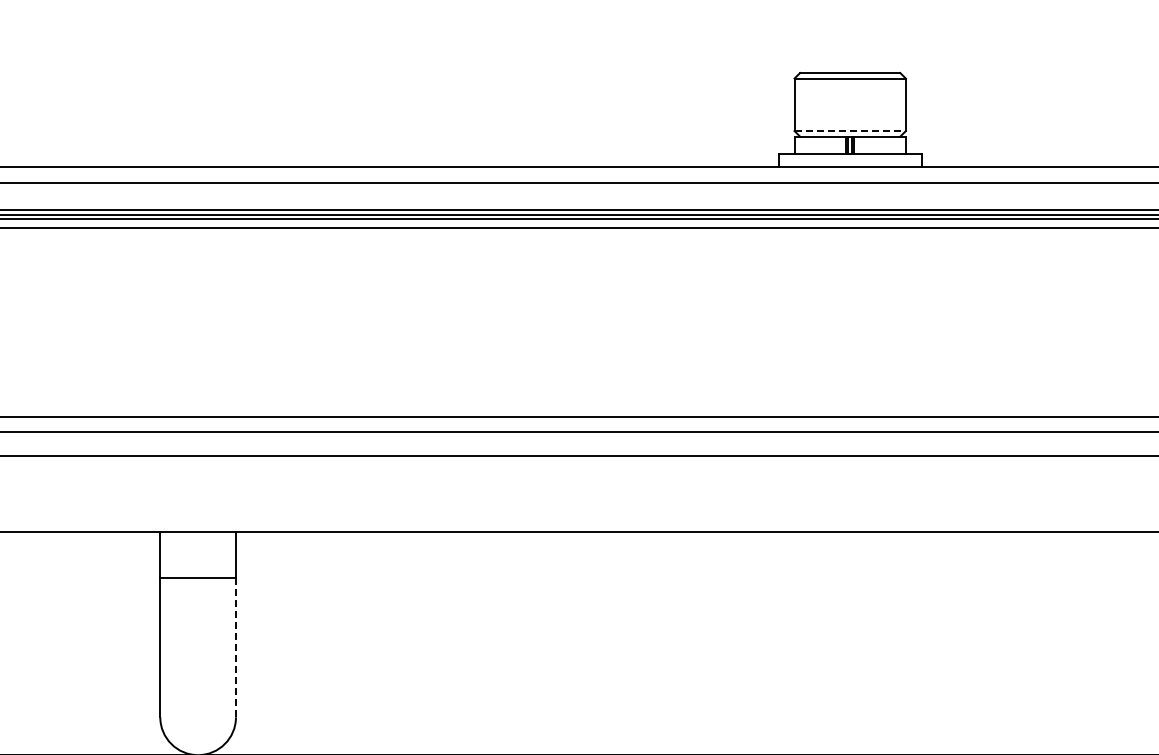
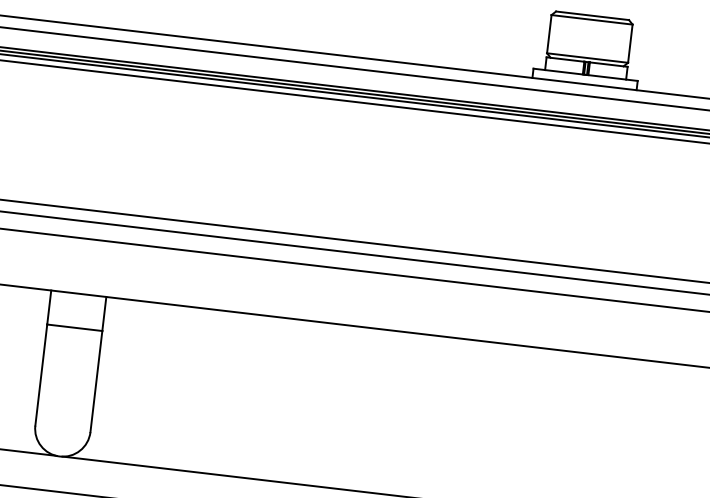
line: (850, 131) -> (587, 58), dashed -> solid
line: (236, 647) -> (96, 381), dashed -> solid

